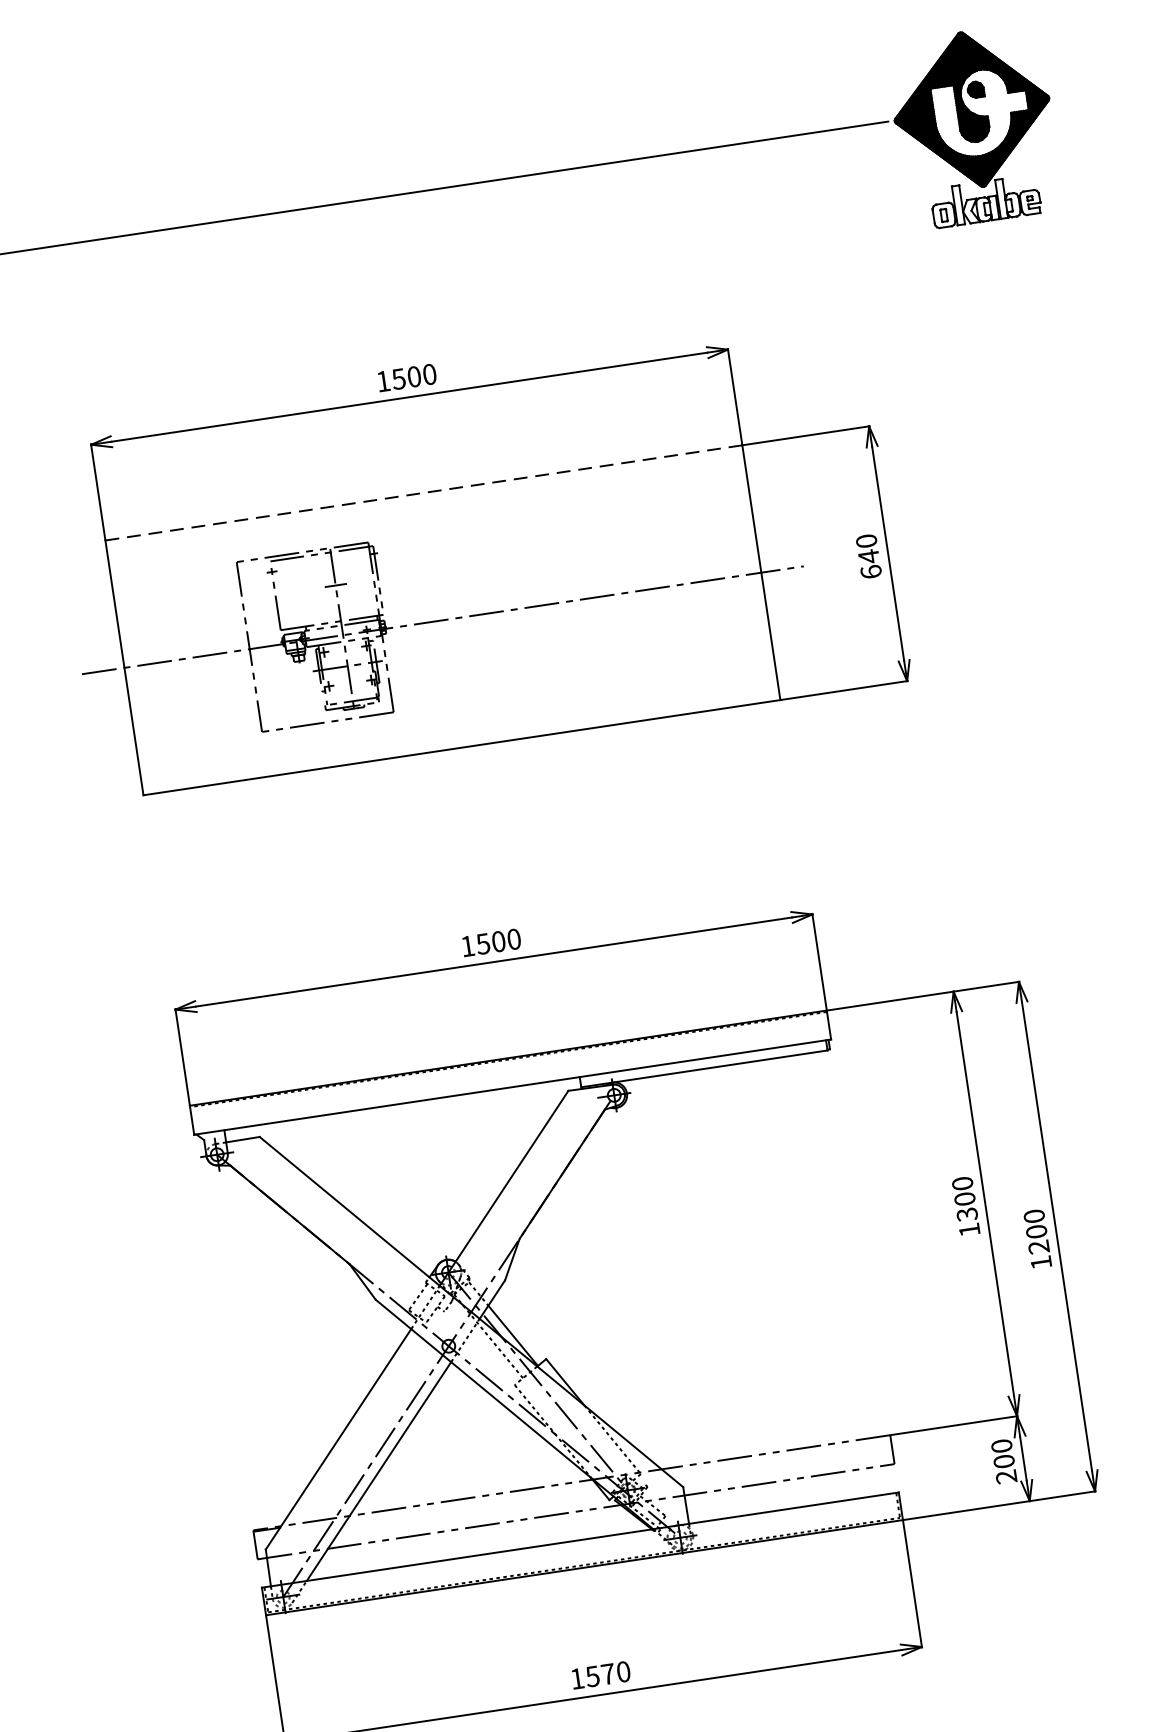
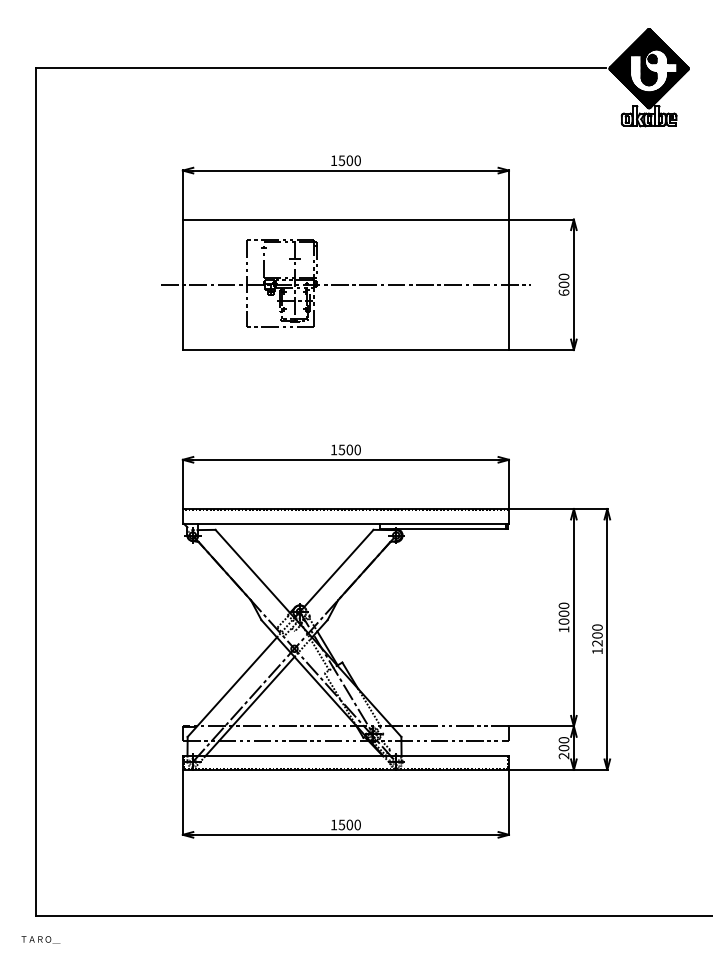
line: (423, 492) -> (345, 219), dashed -> solid
text: (867, 556) -> (563, 284), 640 -> 600
text: (966, 1214) -> (563, 621), 1300 -> 1000
text: (607, 1673) -> (349, 824), 1570 -> 1500

